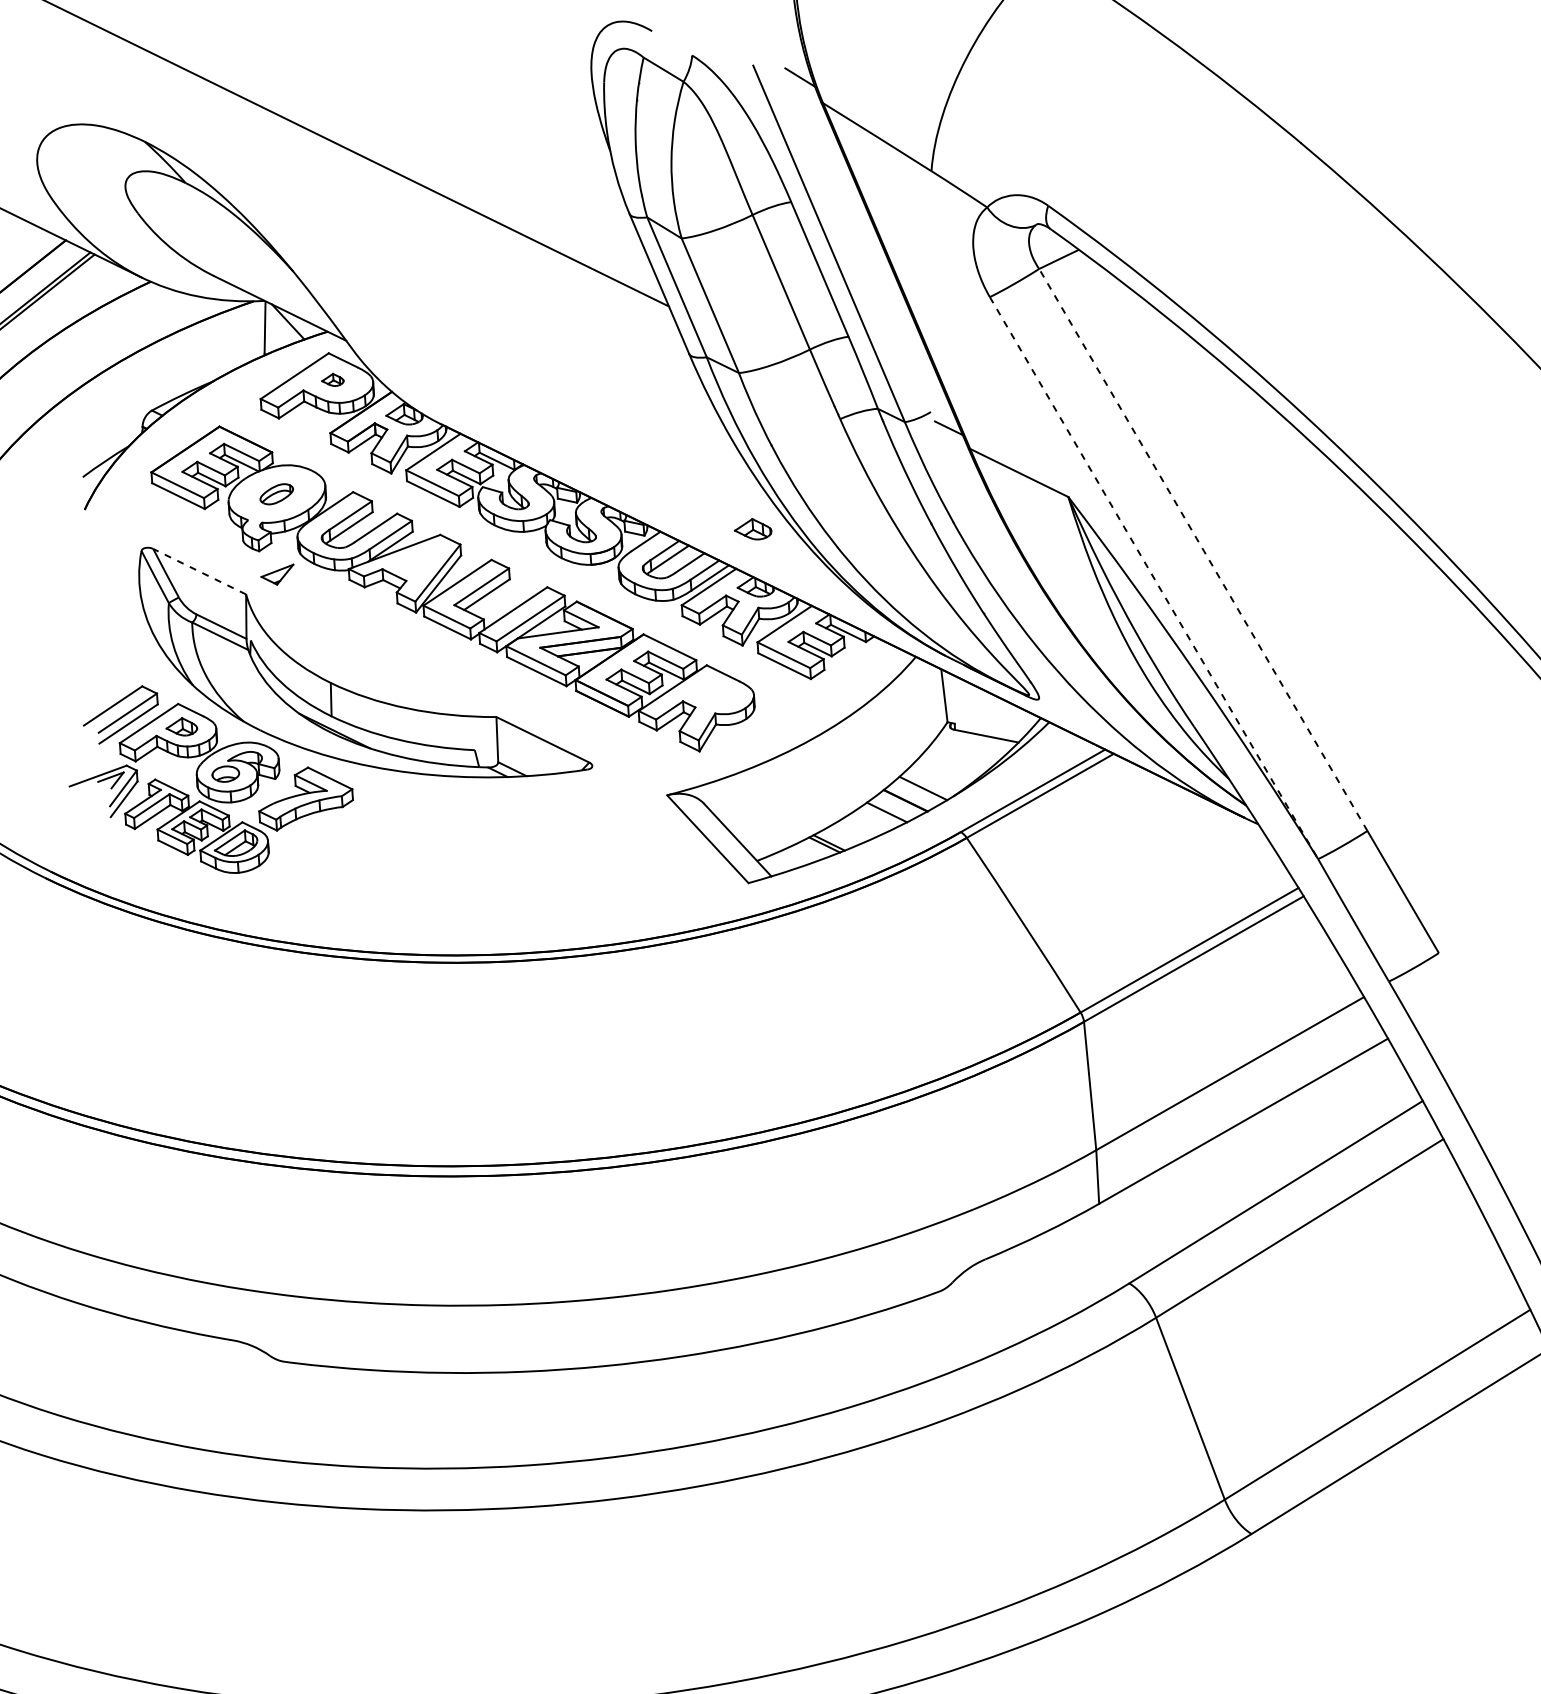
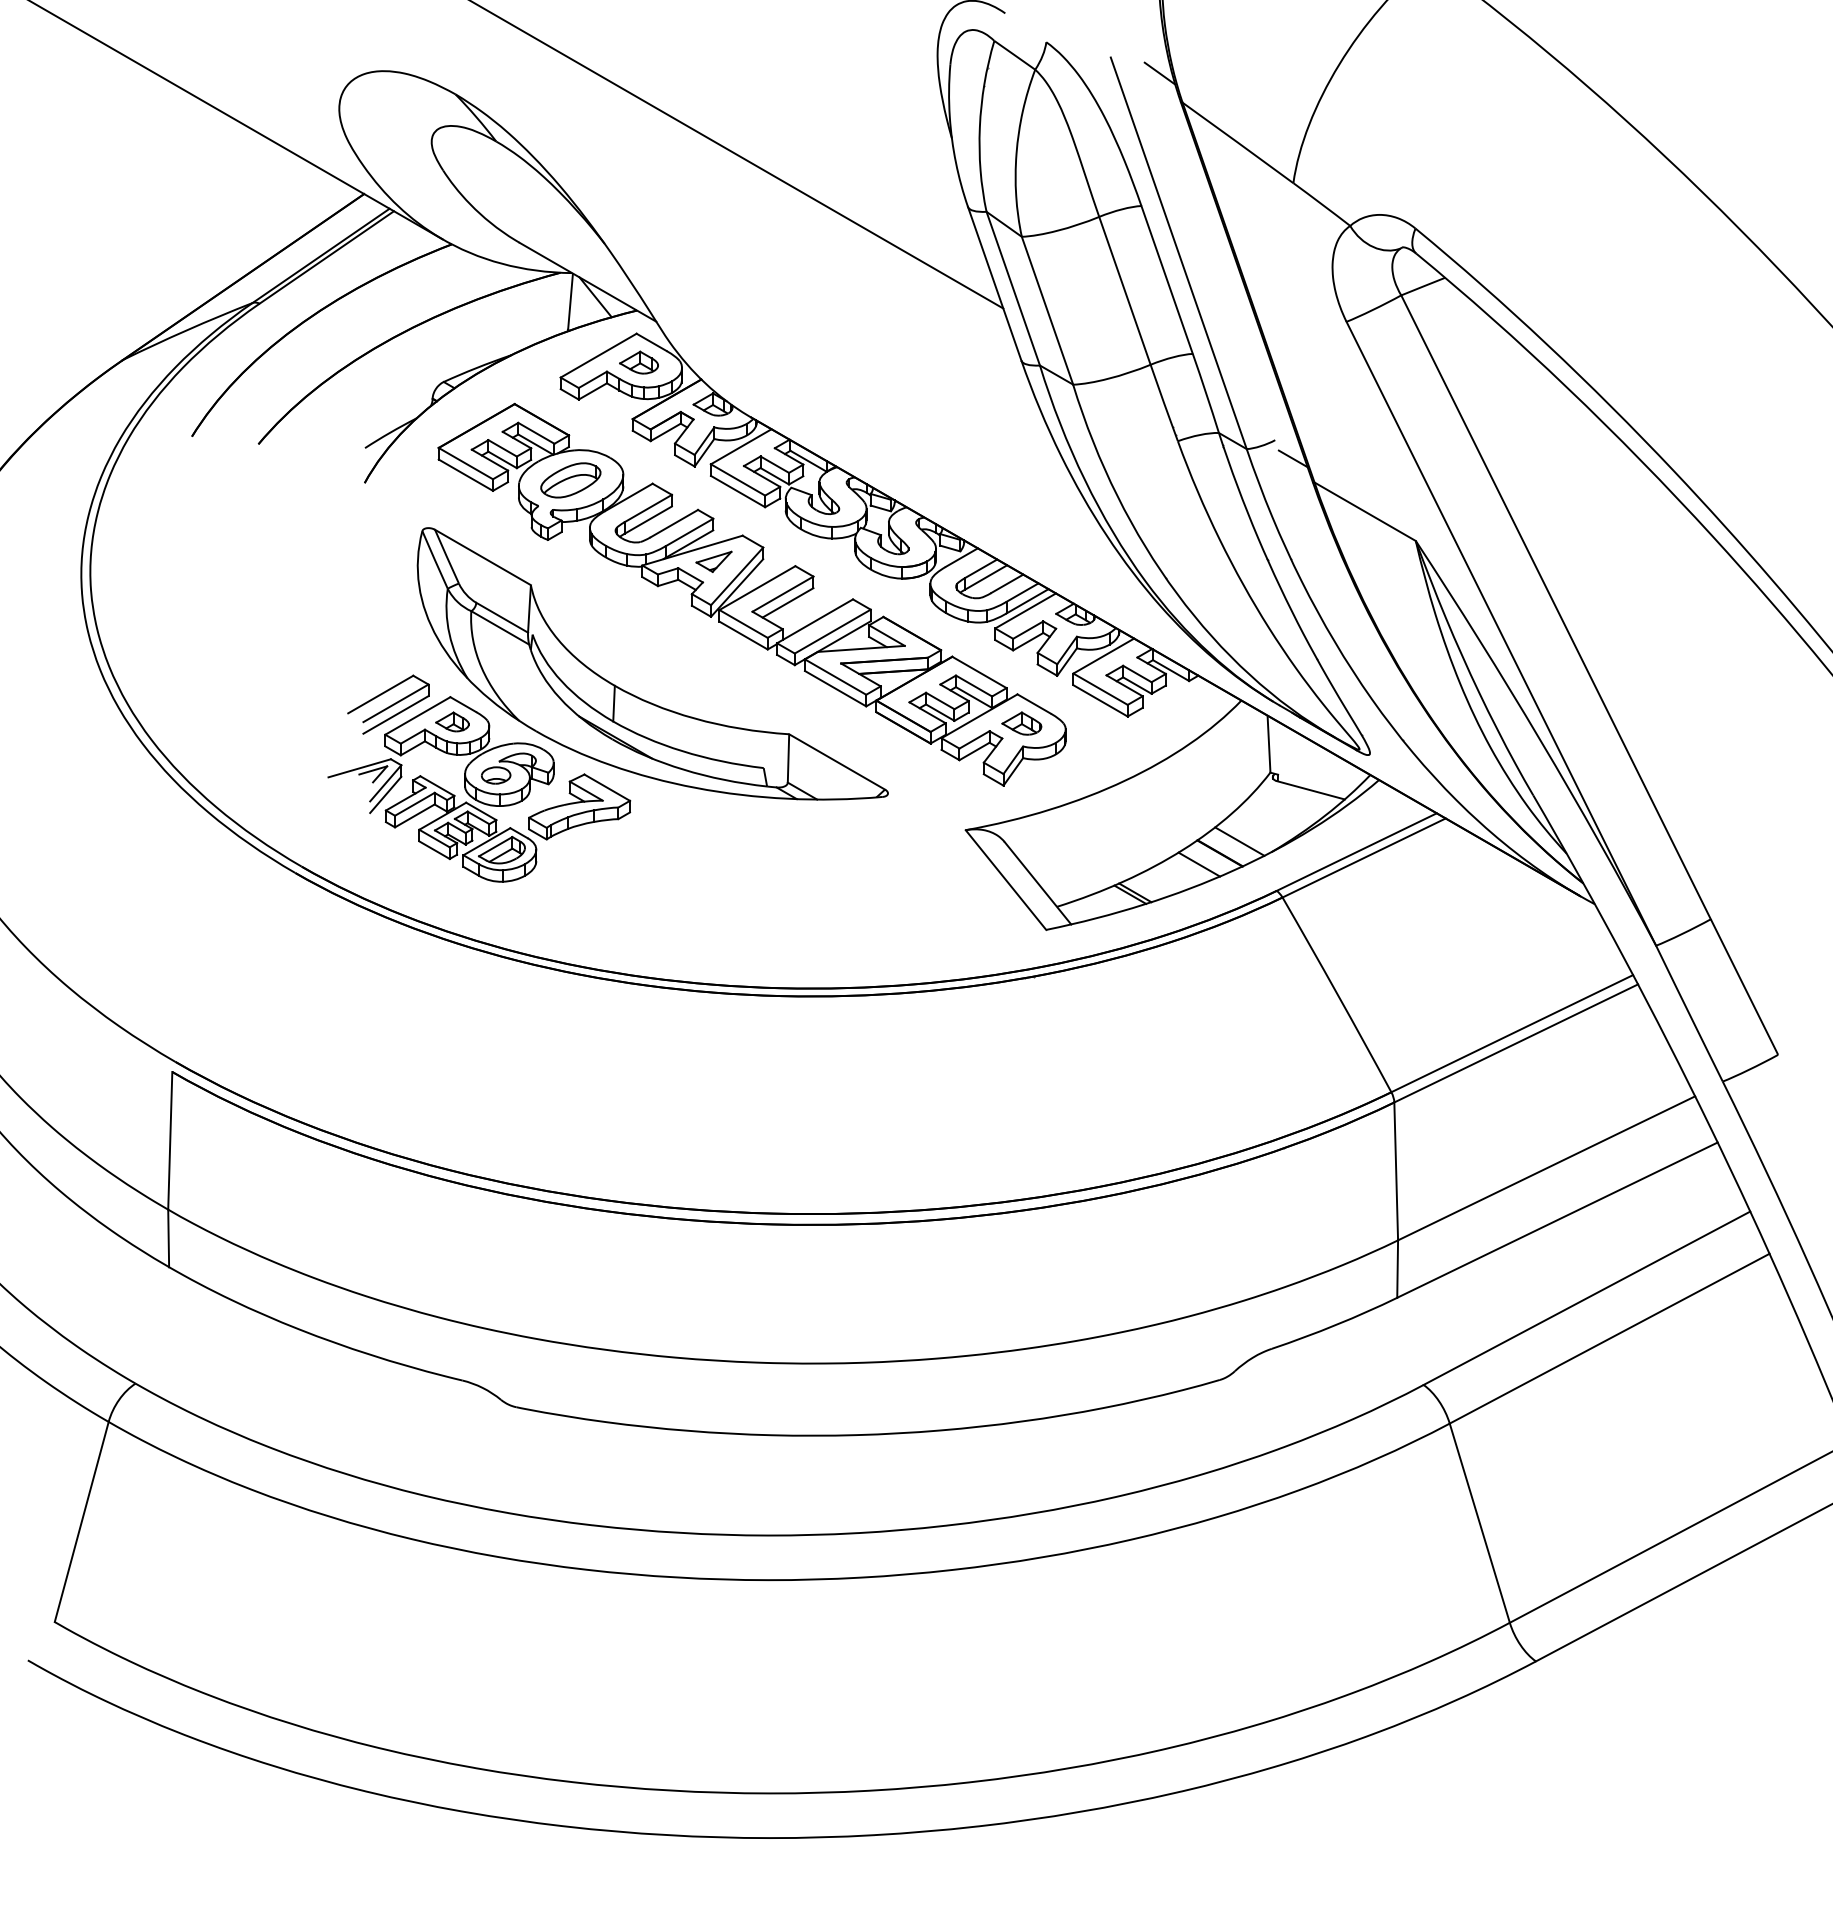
part: (332, 380) -> (638, 362), size x1.67
part: (276, 494) -> (570, 480), size x1.67
part: (752, 529) -> (1021, 723), moved
line: (1202, 549) -> (1555, 606), dashed -> solid
line: (199, 571) -> (482, 557), dashed -> solid
part: (277, 574) -> (713, 561), moved
line: (1154, 578) -> (1501, 634), dashed -> solid

